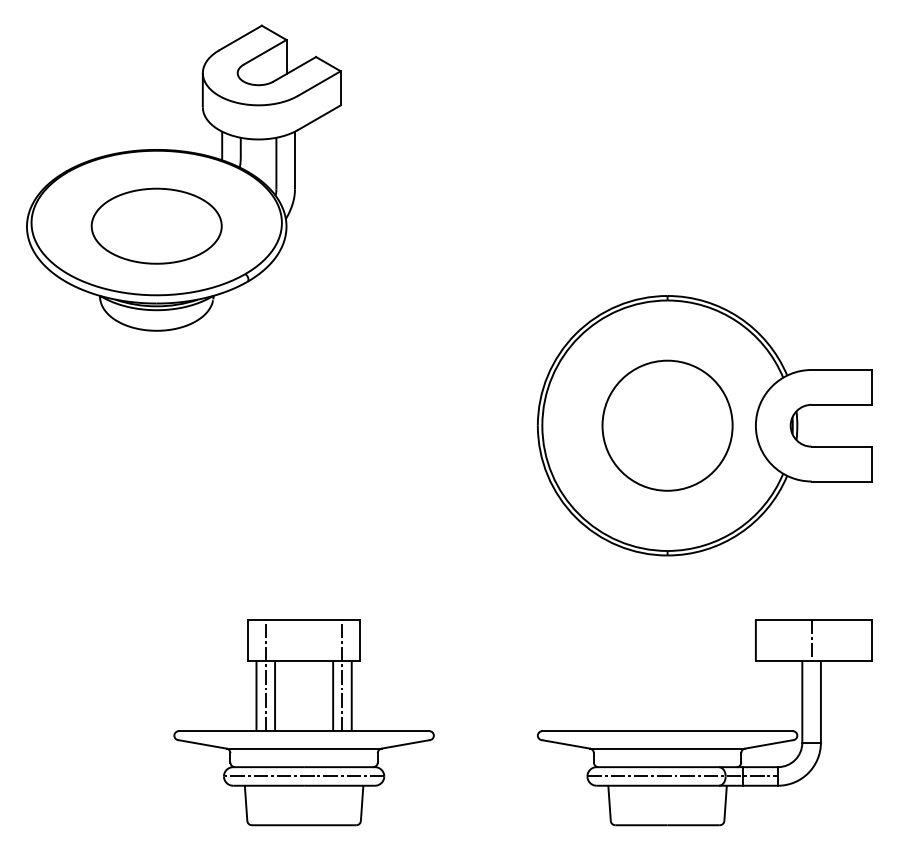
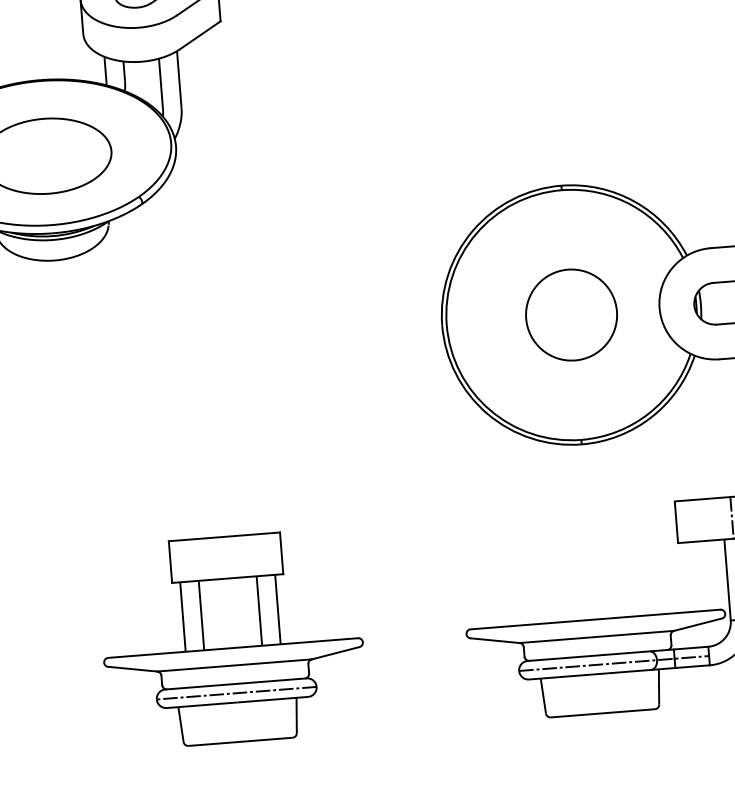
circle: (667, 425) -> (571, 314), size x0.7
line: (265, 675) -> (190, 595), removed
line: (342, 675) -> (267, 589), removed

